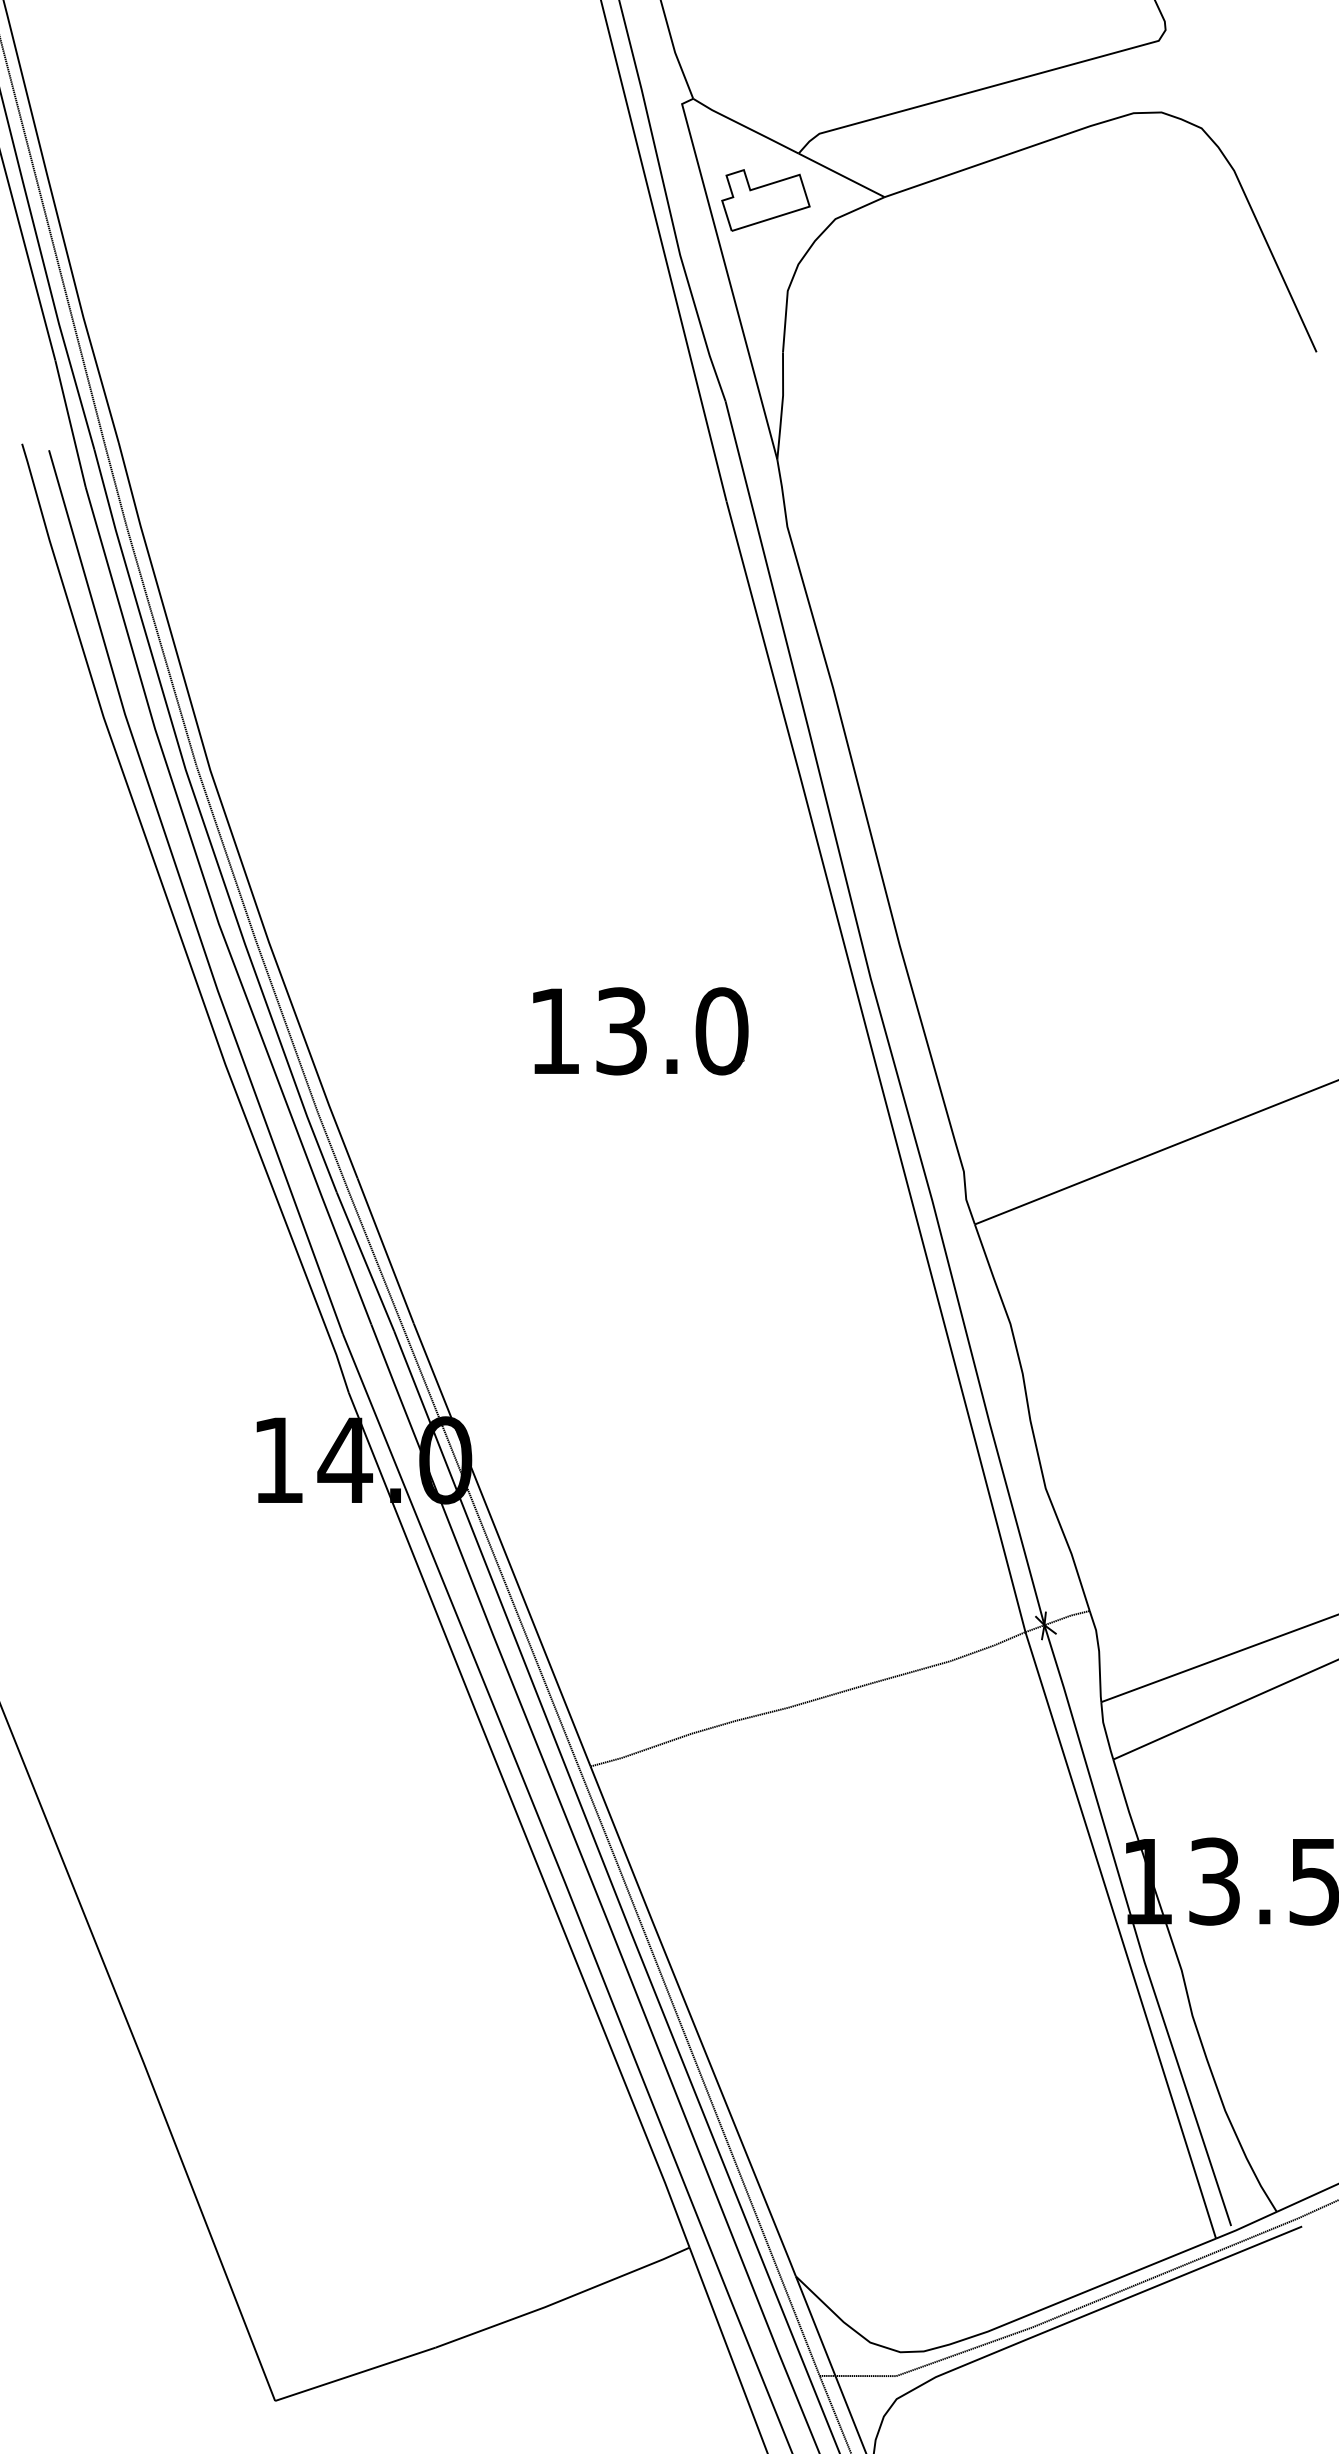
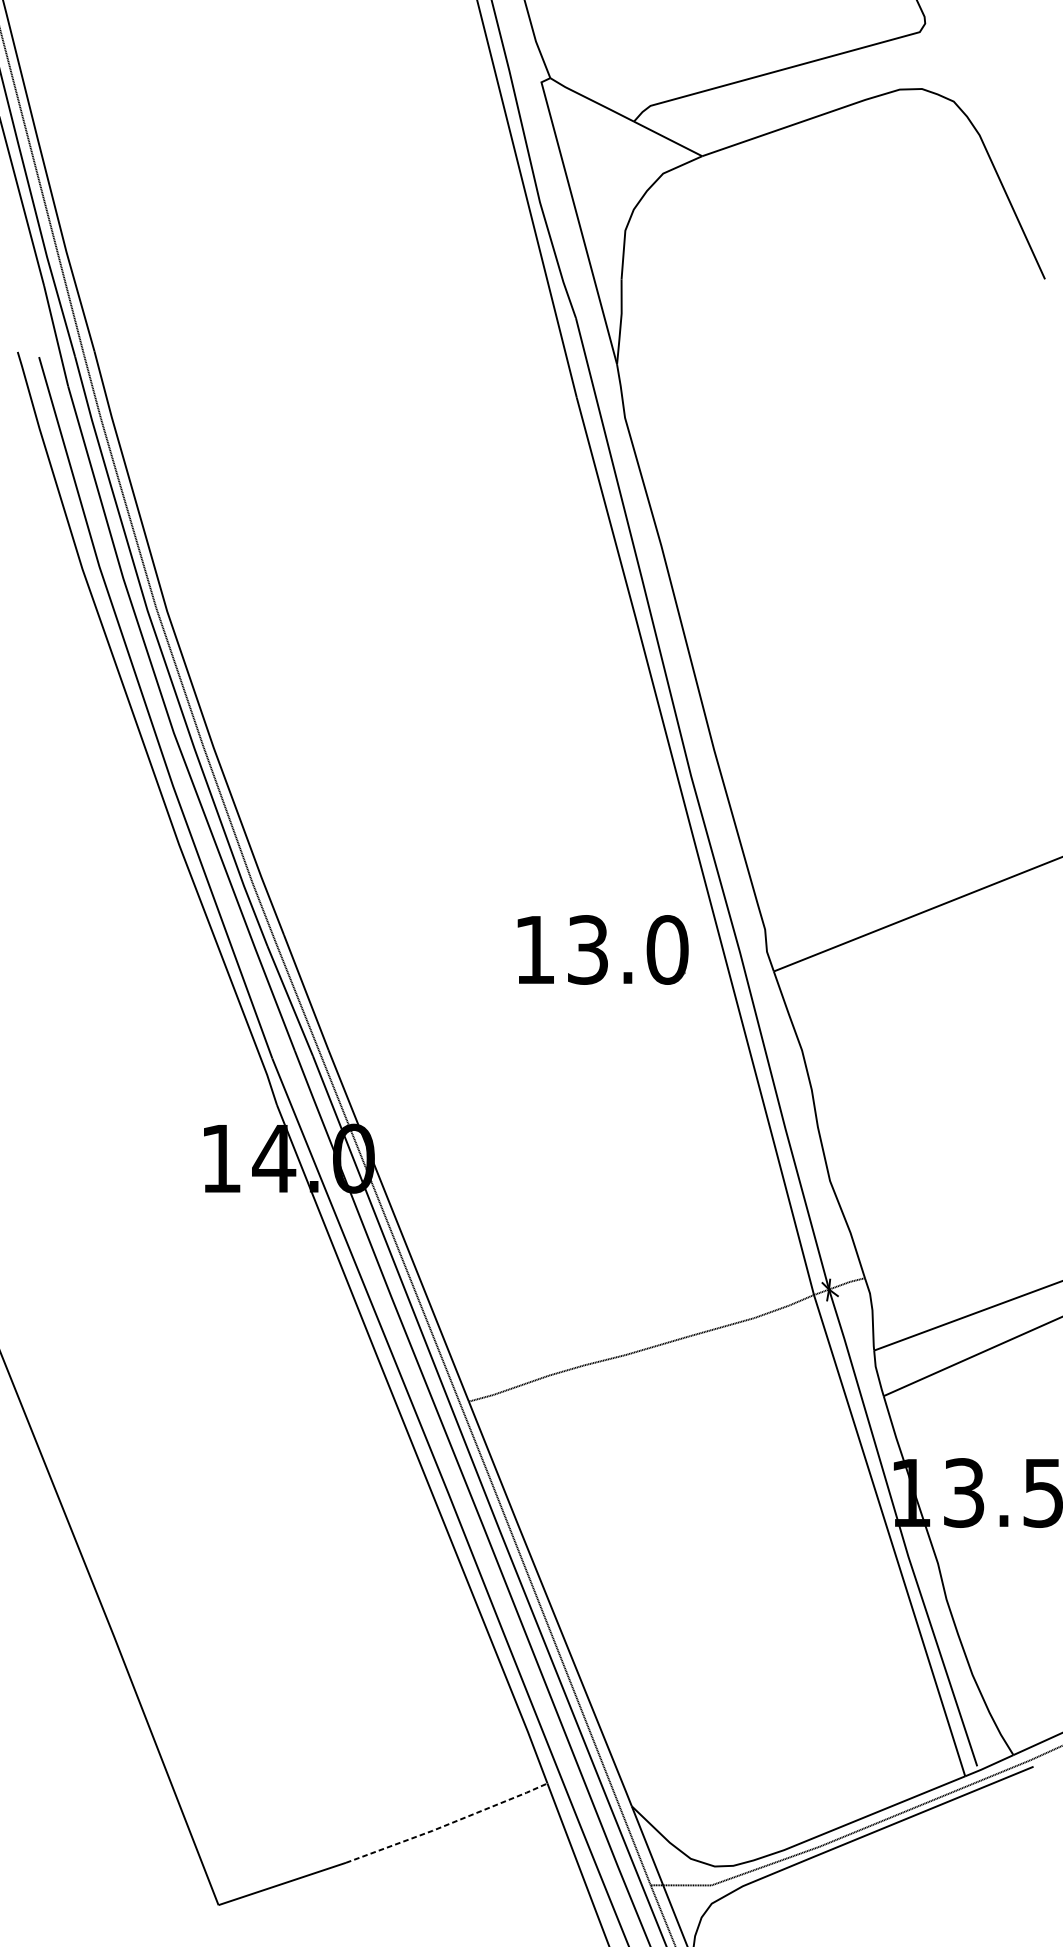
part: (765, 200) -> (607, 158), removed
text: (640, 1031) -> (602, 950), moved
line: (563, 2299) -> (447, 1824), solid -> dashed

